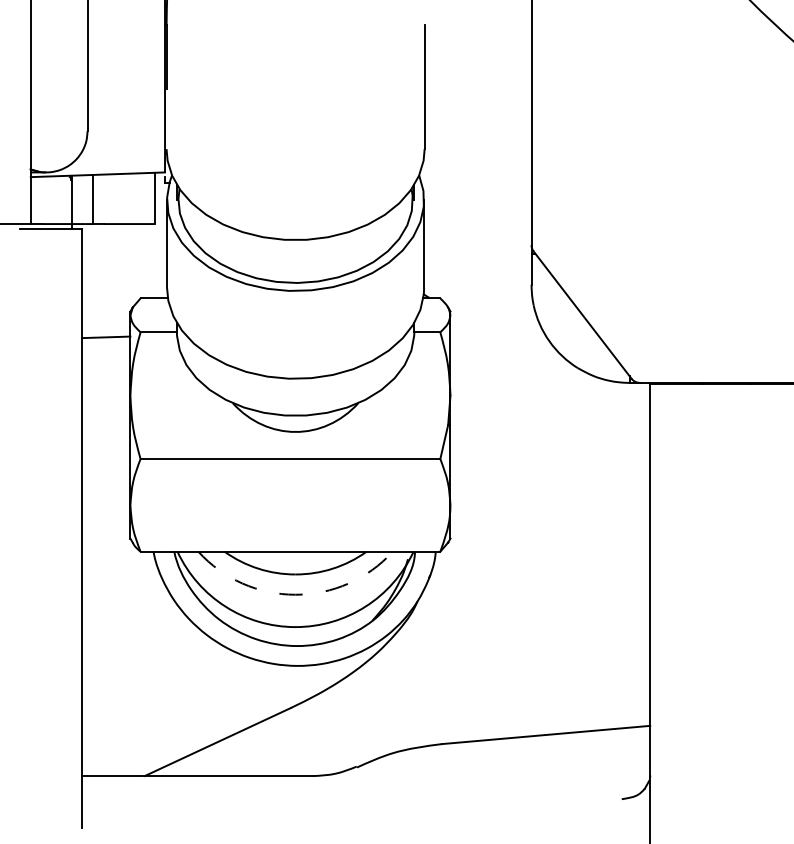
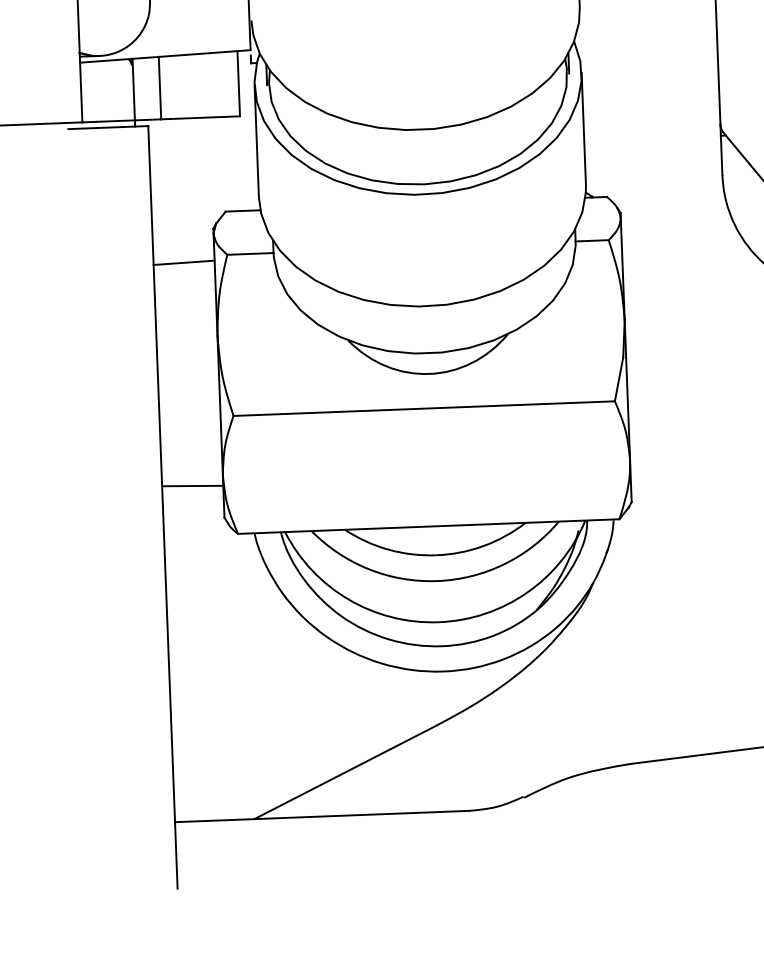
line: (106, 512) -> (192, 485), added
arc: (295, 594) -> (437, 580), dashed -> solid

